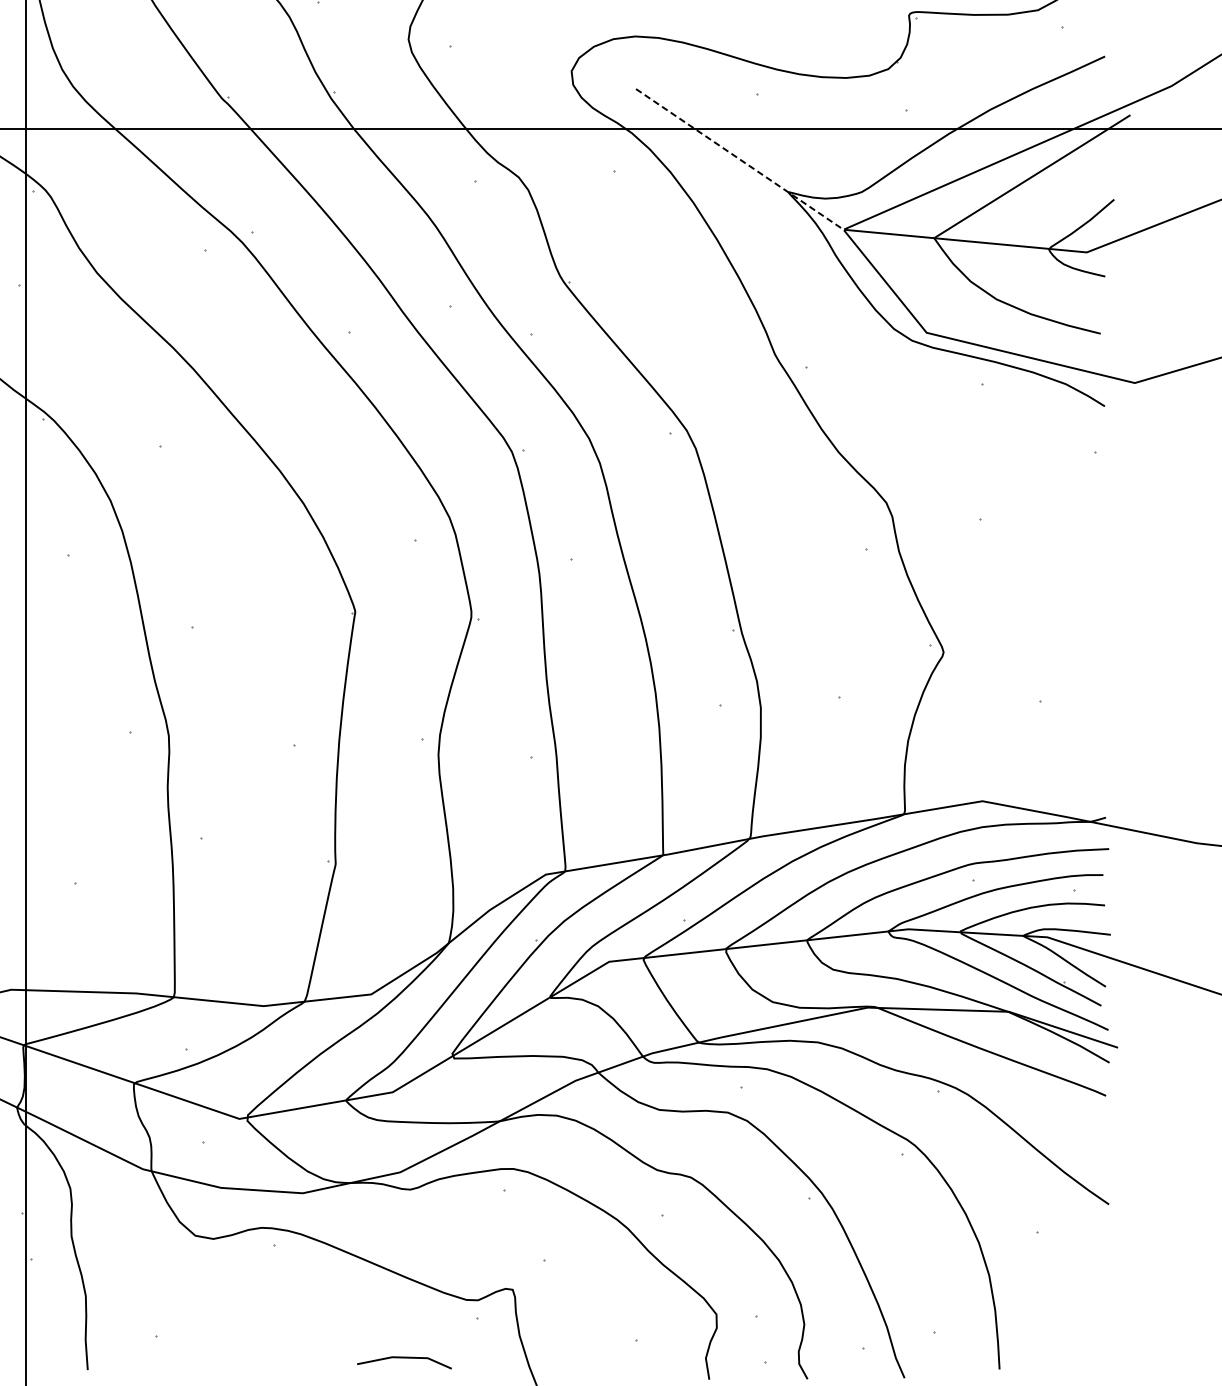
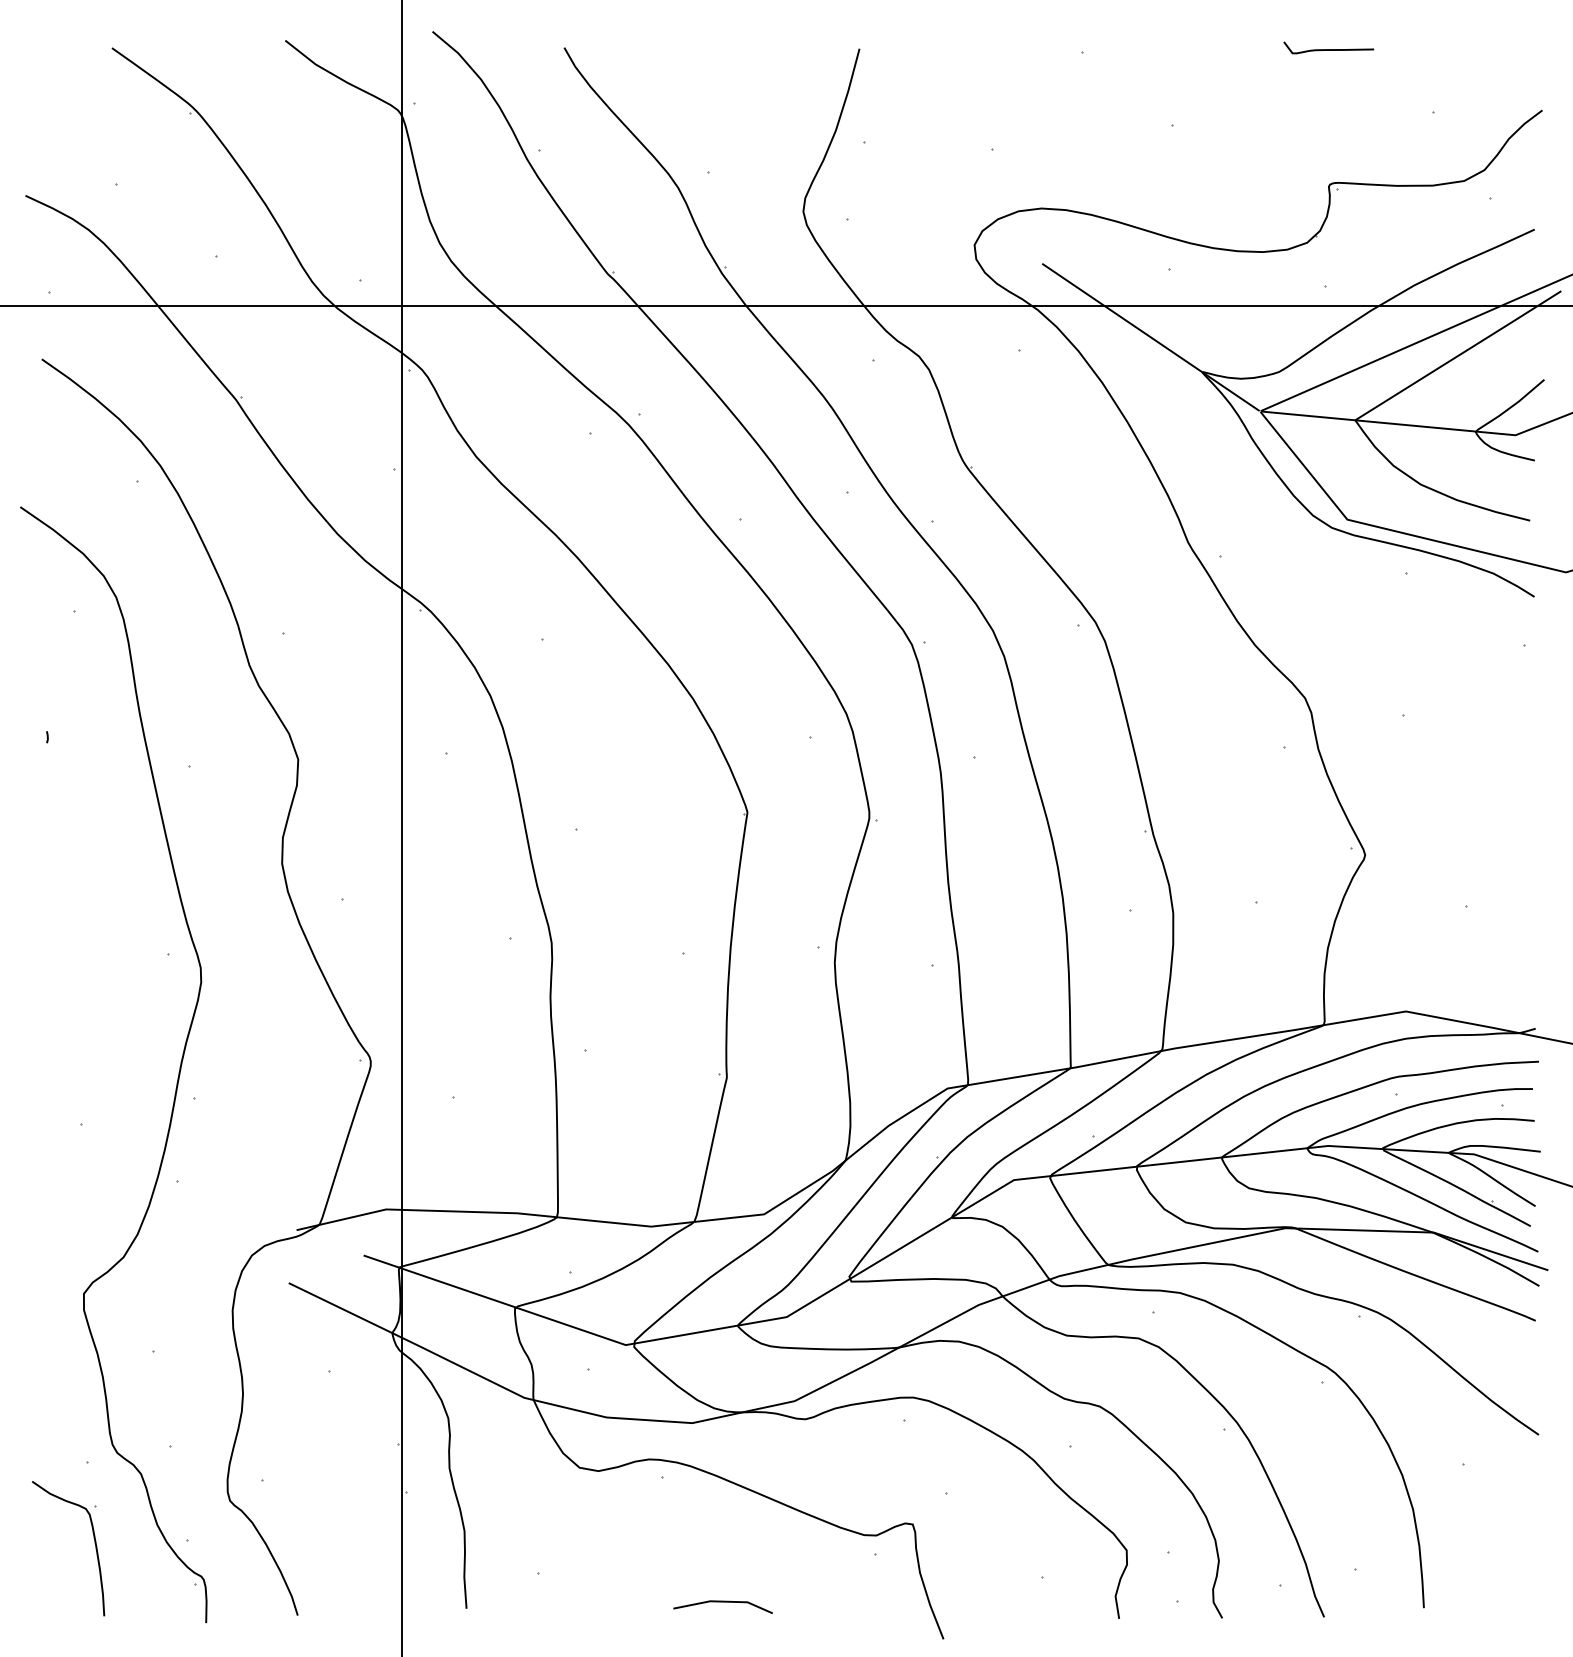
line: (740, 159) -> (1151, 337), dashed -> solid
line: (403, 1358) -> (722, 1602), moved

